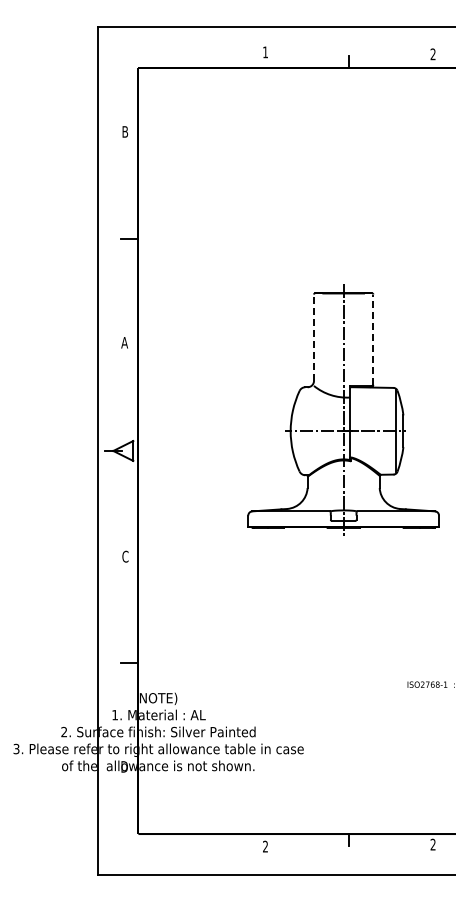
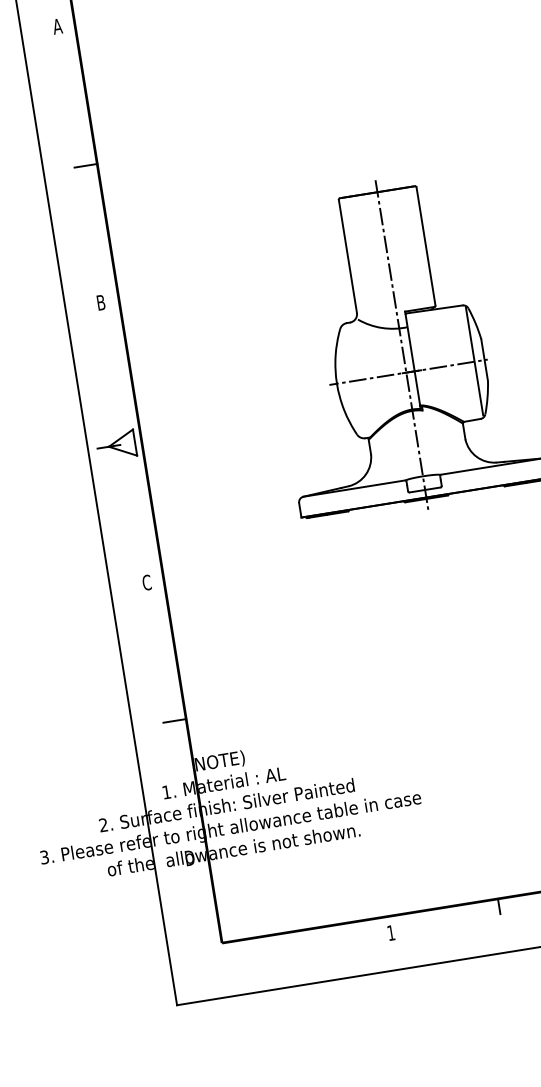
text: (124, 131) -> (56, 26), B -> A
line: (314, 337) -> (348, 255), dashed -> solid
line: (373, 339) -> (426, 246), dashed -> solid
text: (124, 342) -> (100, 302), A -> B
text: (265, 846) -> (391, 932), 2 -> 1

